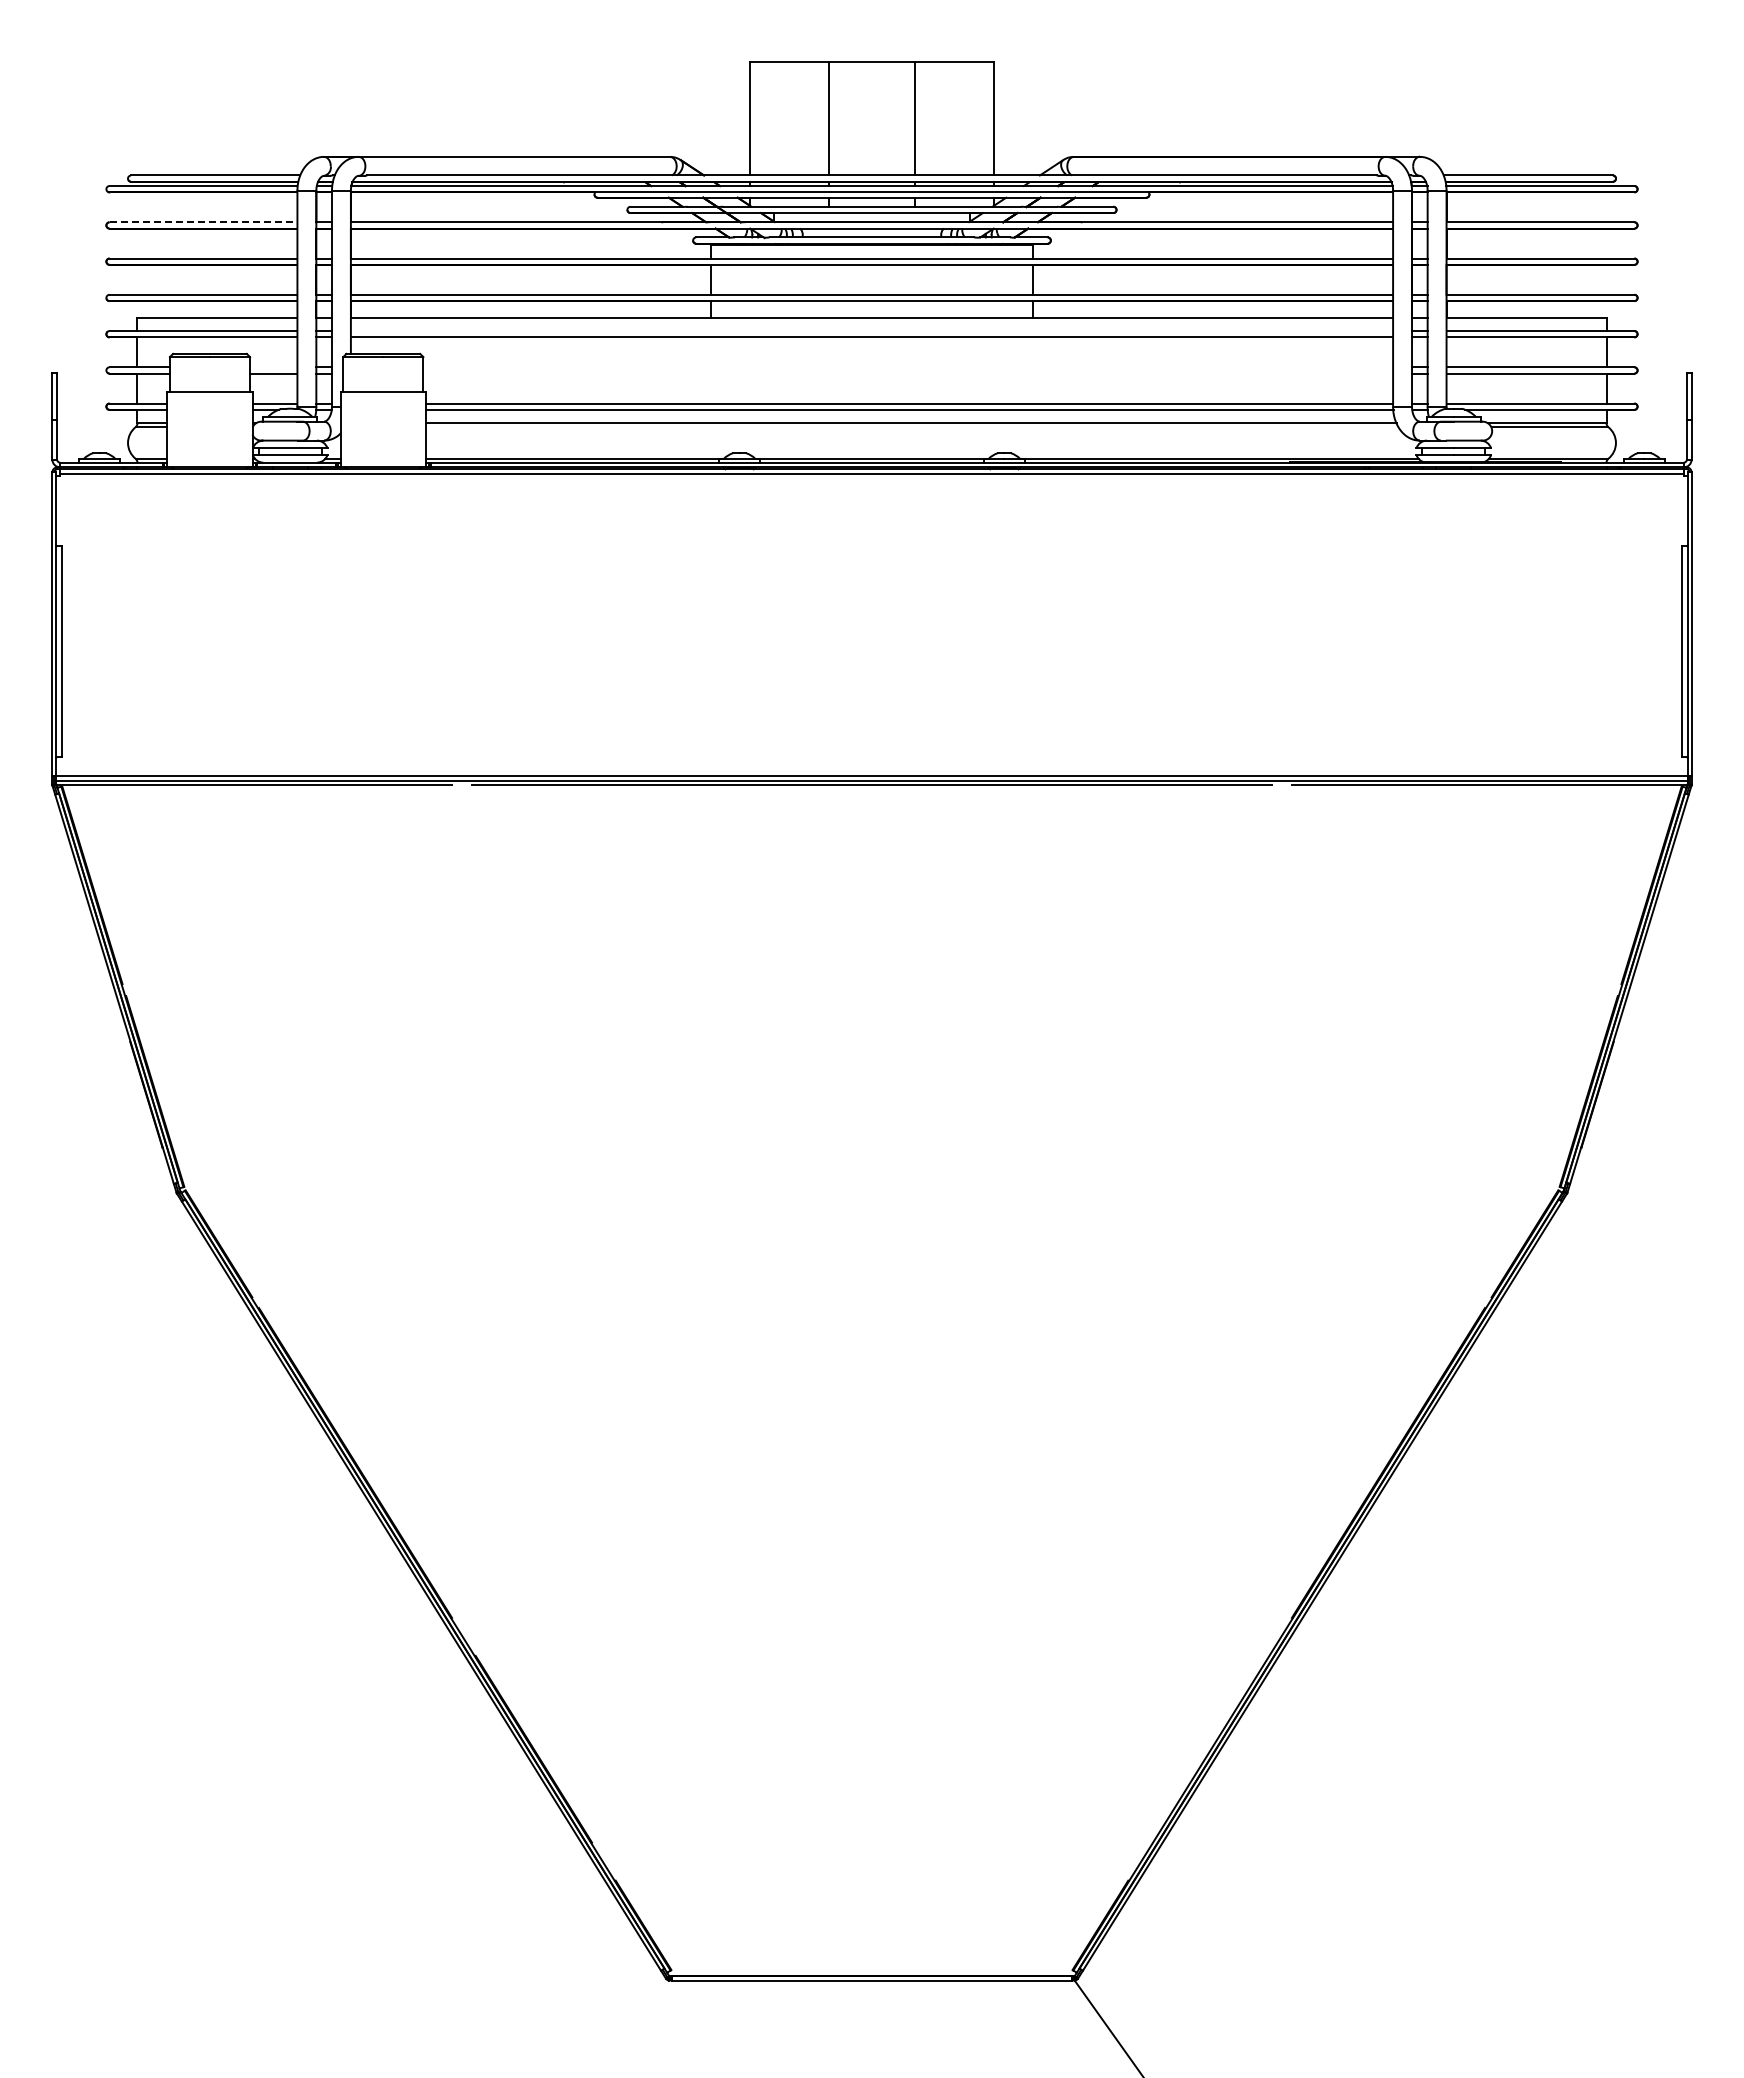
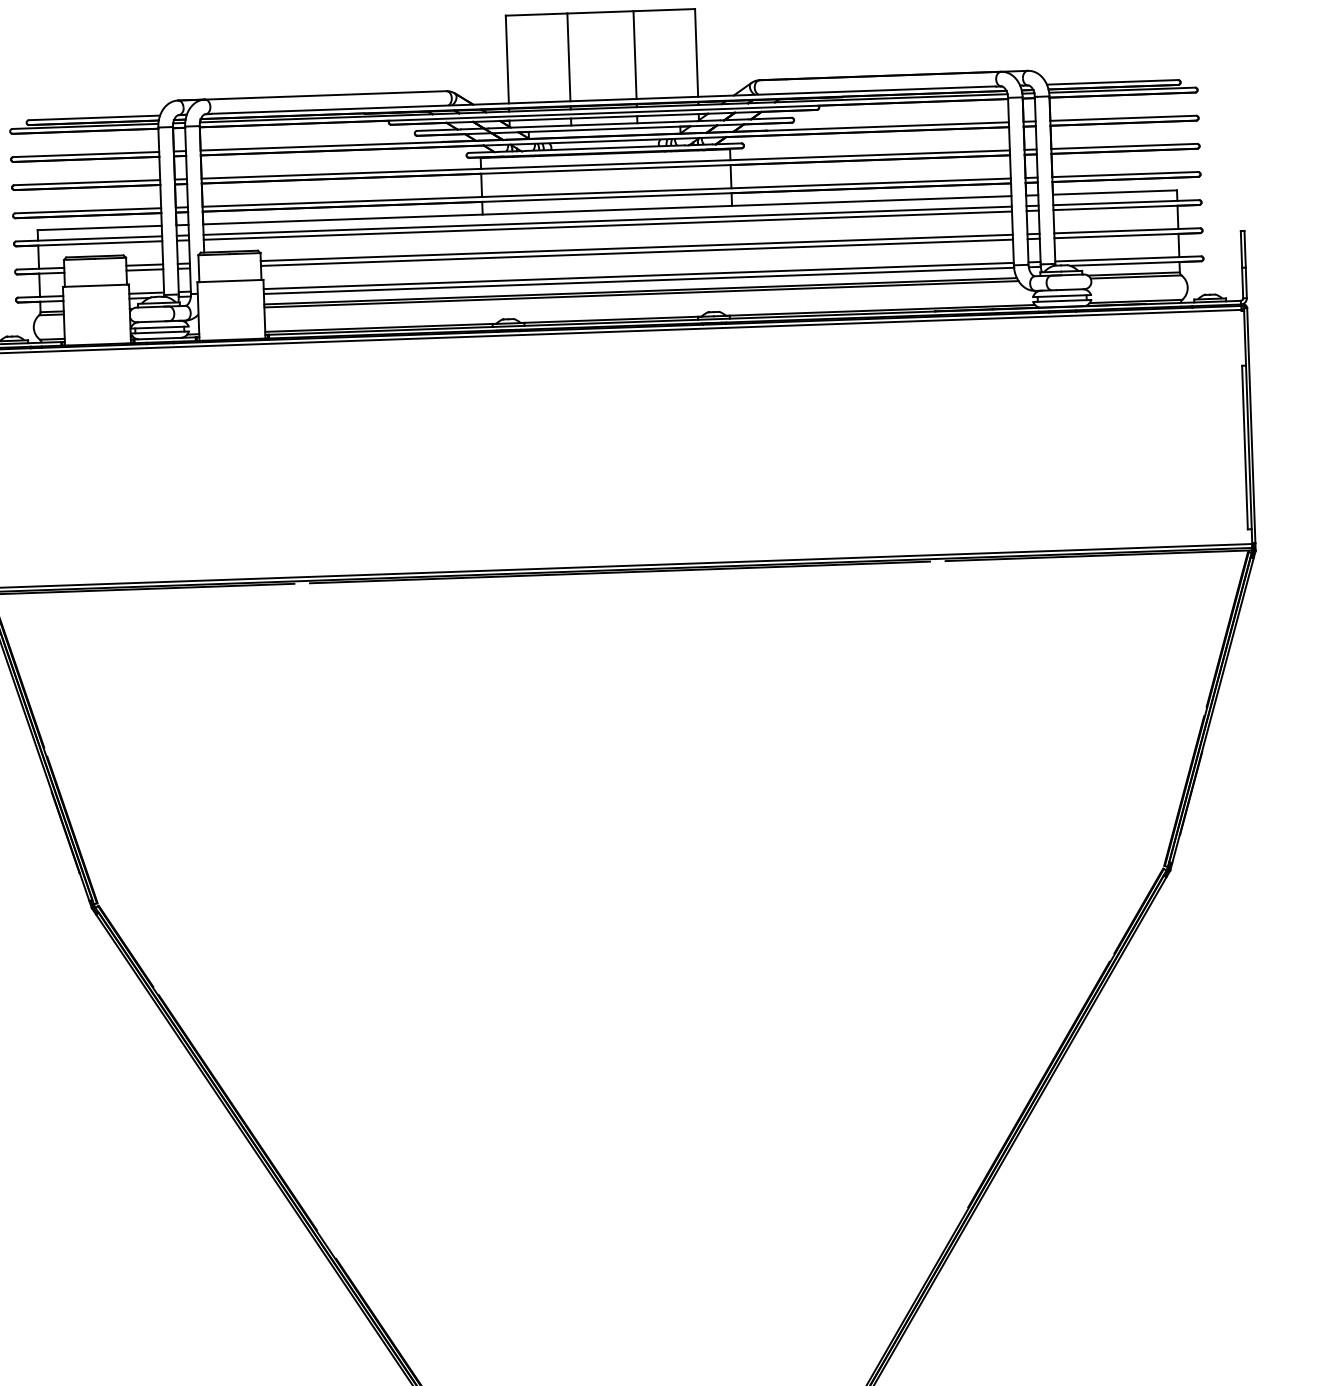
line: (203, 222) -> (86, 154), dashed -> solid
line: (871, 331) -> (607, 221), added
line: (273, 367) -> (144, 265), added
line: (908, 367) -> (637, 248), added
line: (908, 373) -> (637, 252), added
line: (911, 427) -> (640, 294), added

